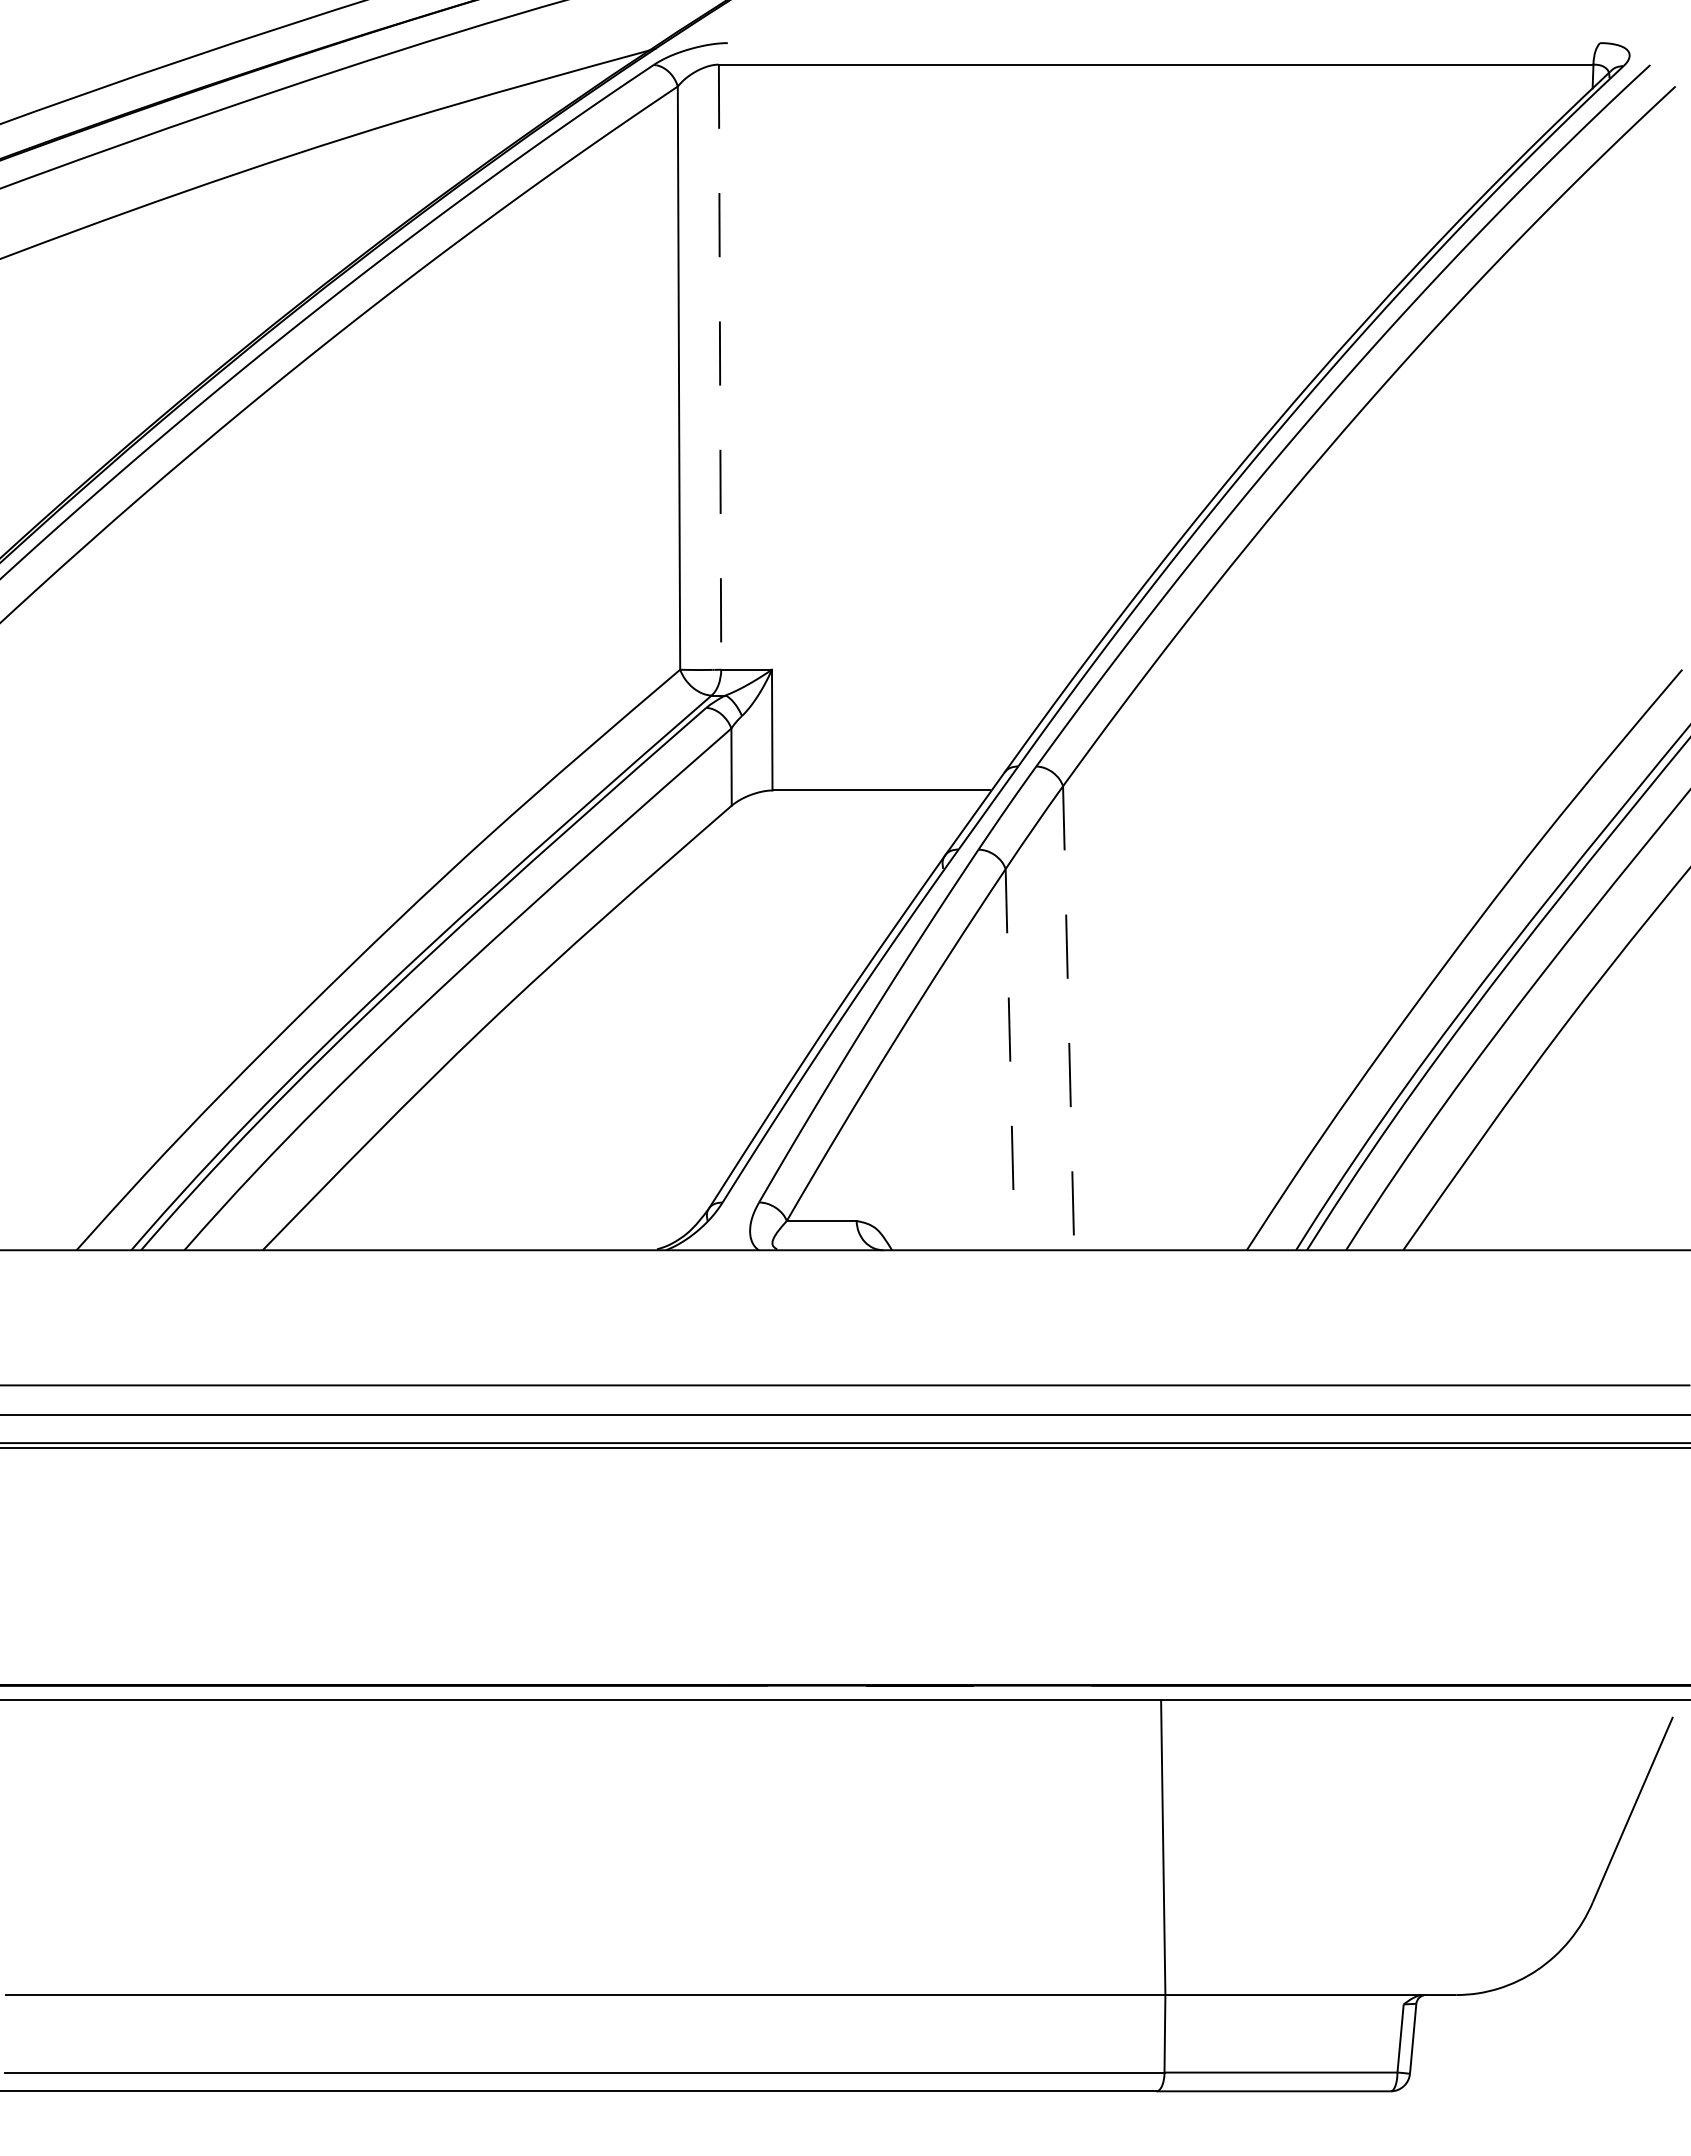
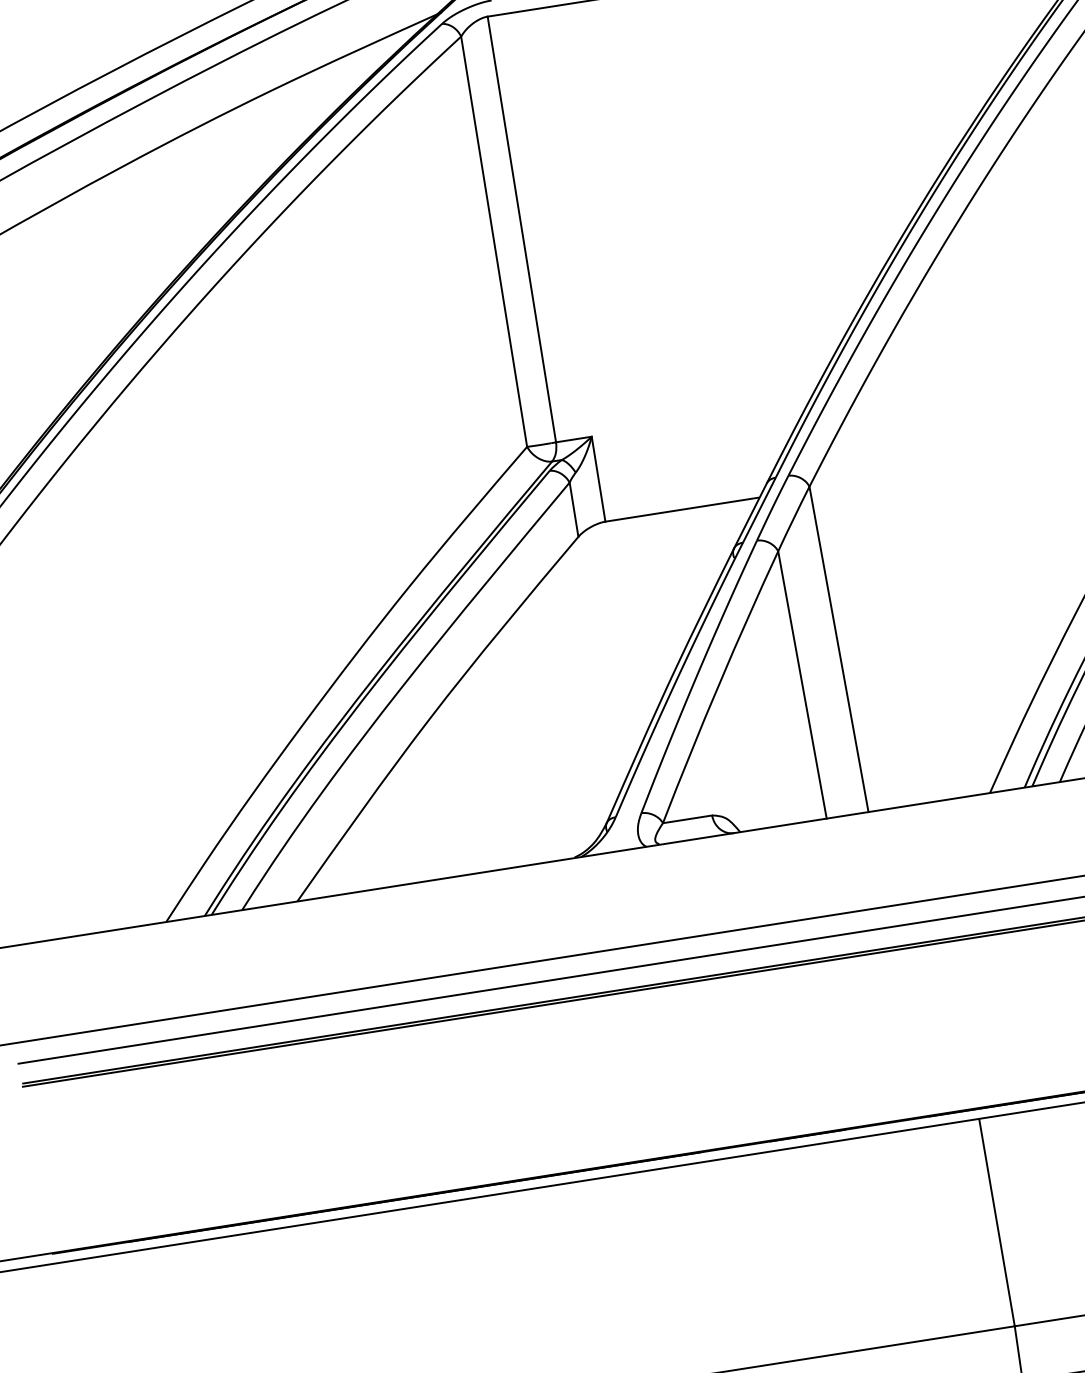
line: (720, 367) -> (522, 229), dashed -> solid
line: (1068, 1018) -> (838, 649), dashed -> solid
line: (1010, 1059) -> (802, 684), dashed -> solid

